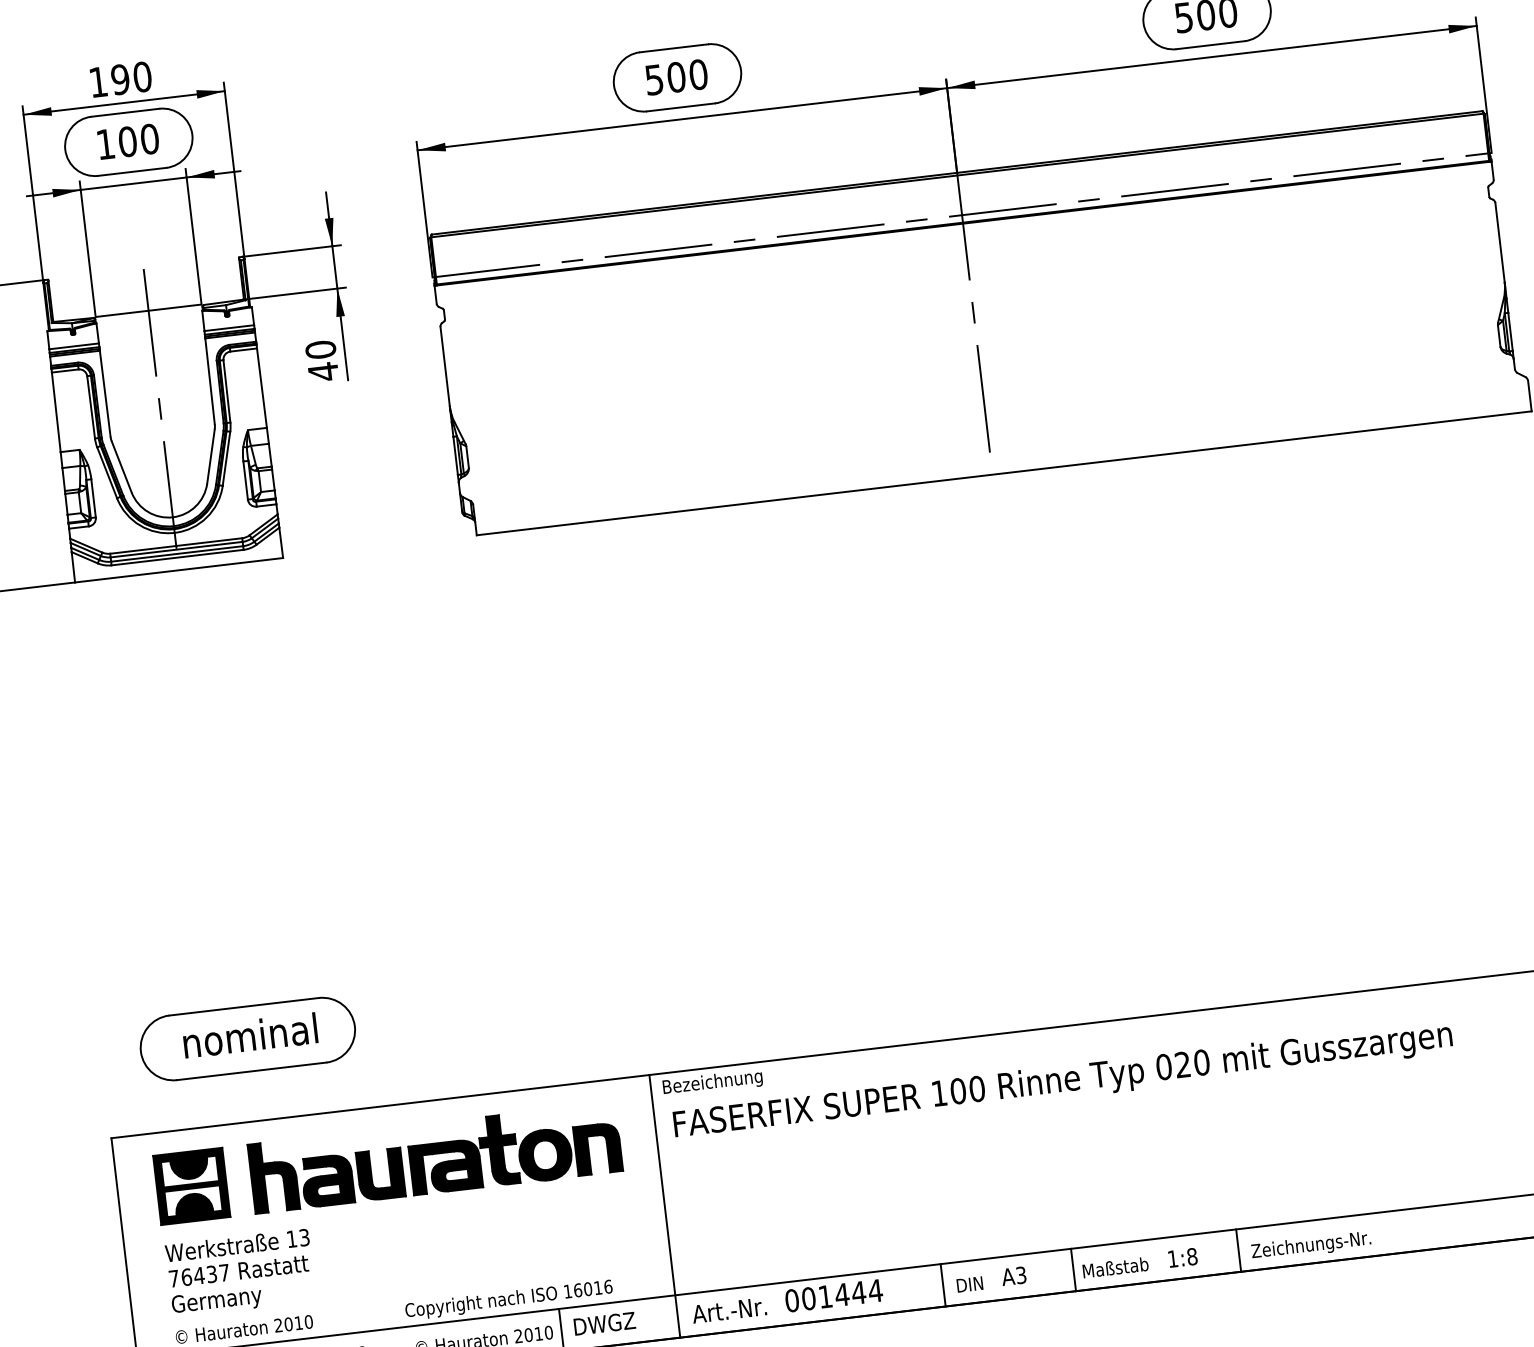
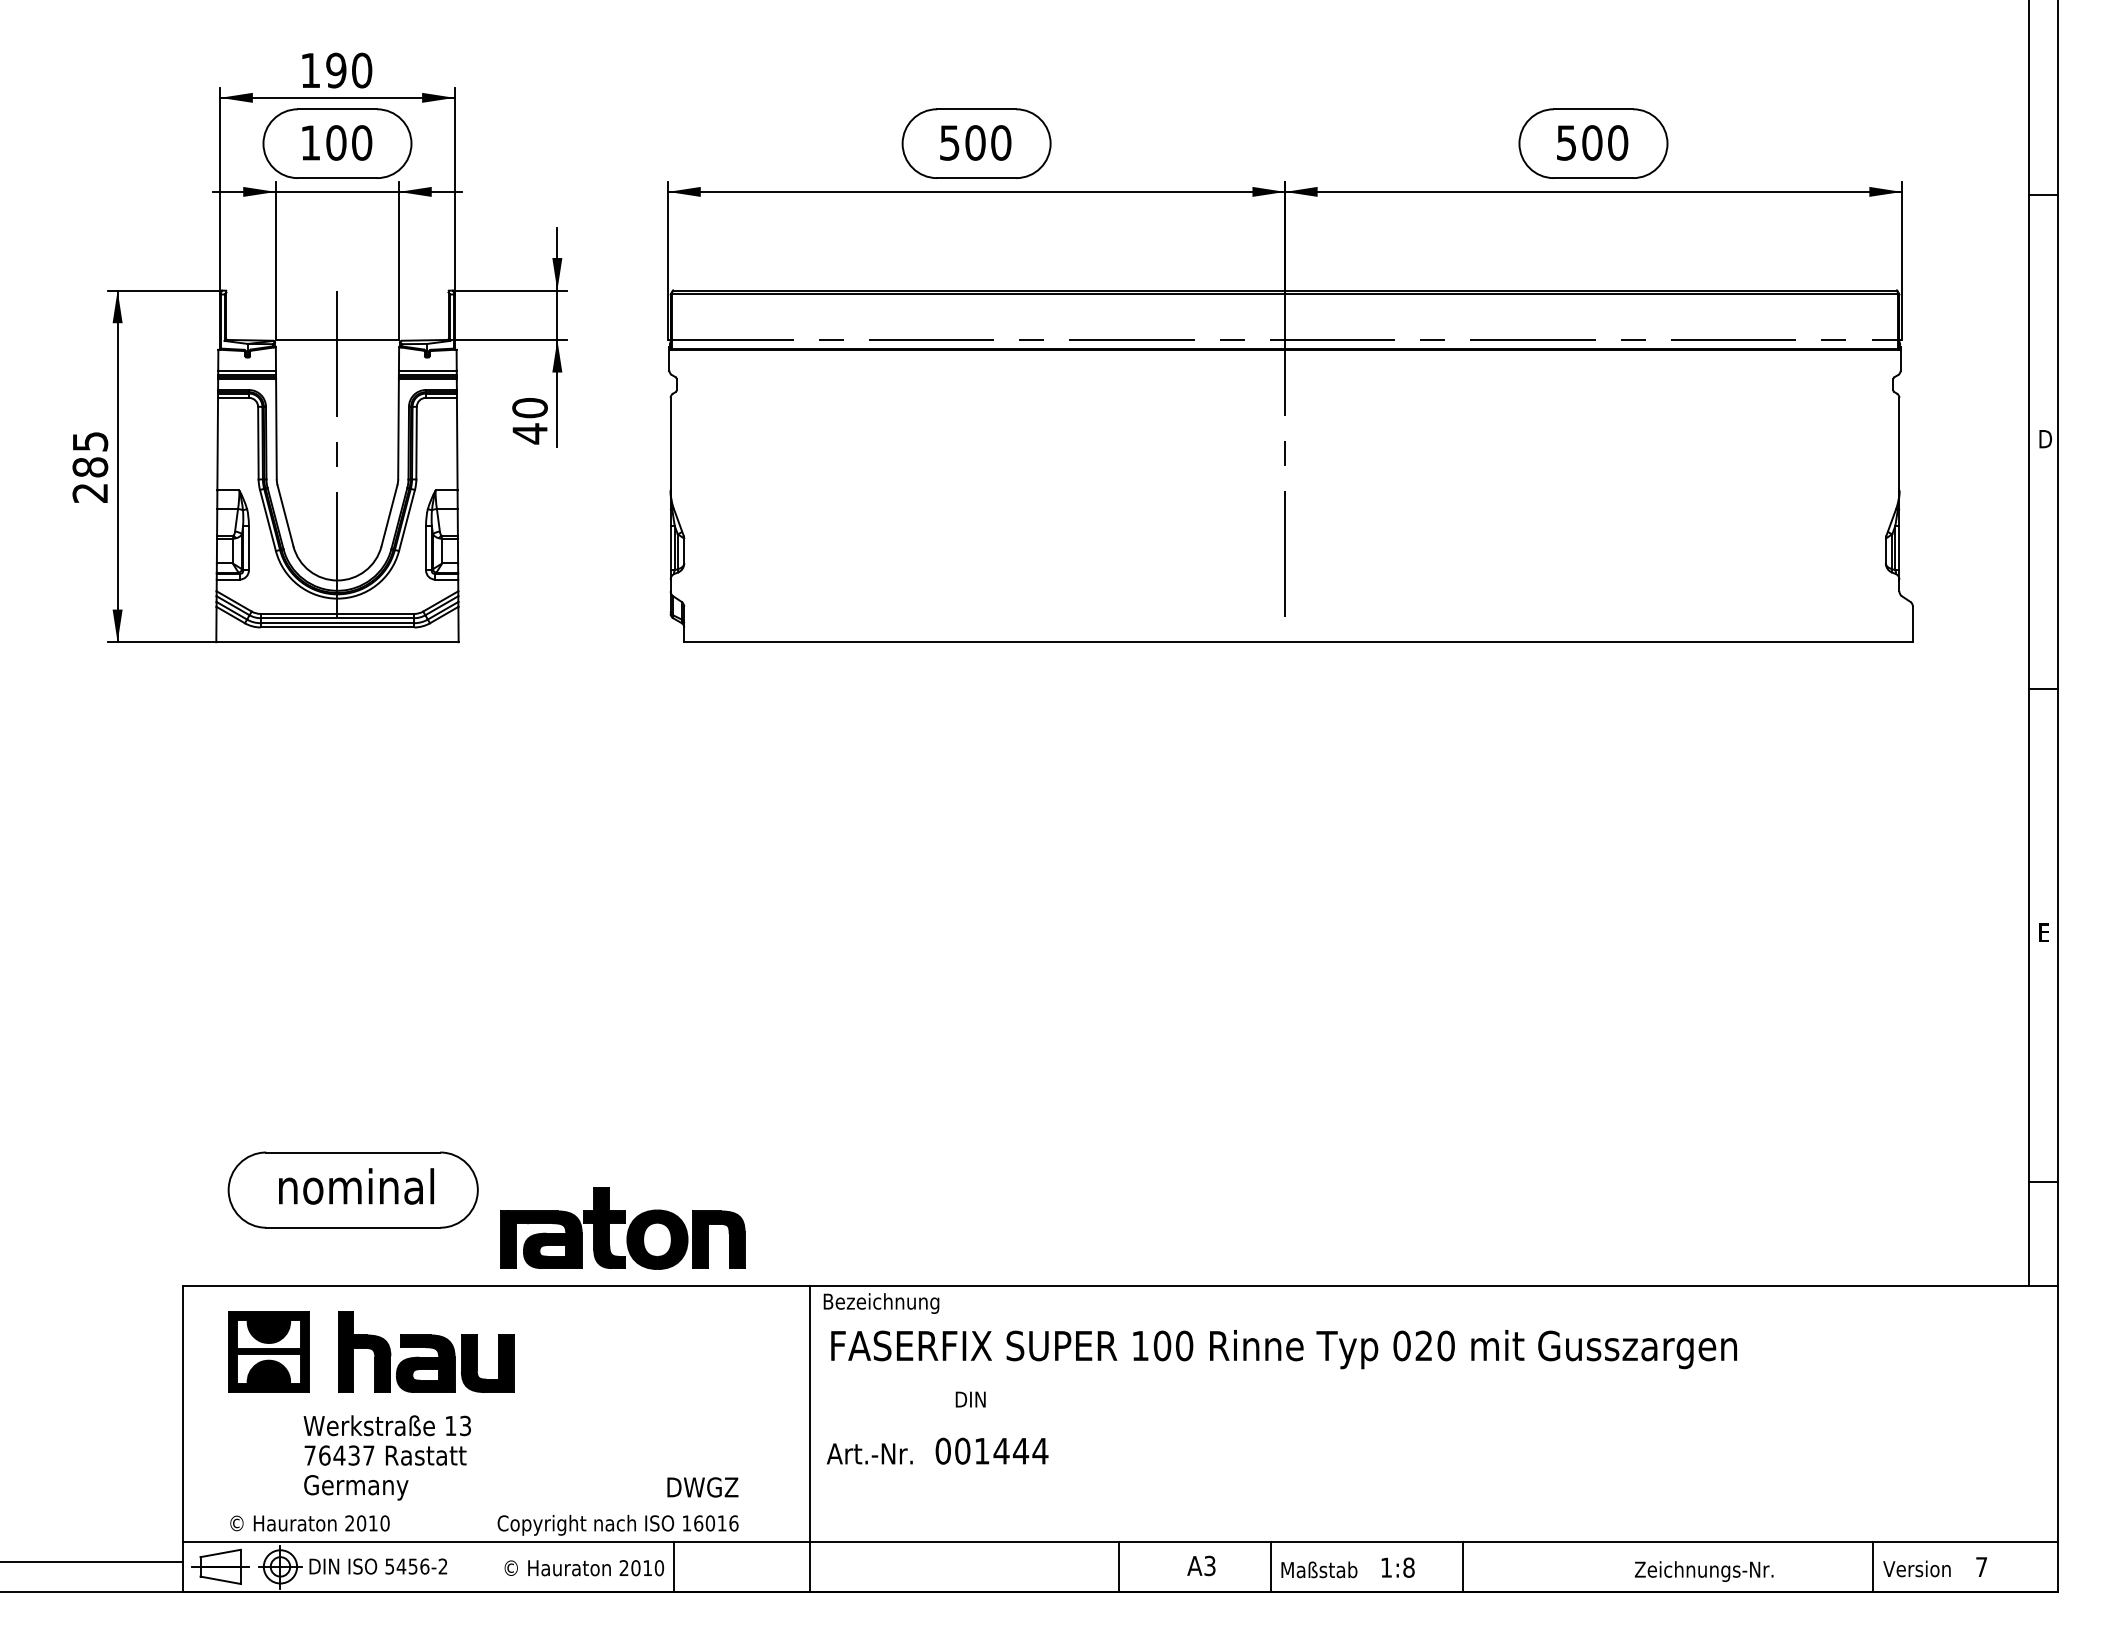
part: (514, 1149) -> (622, 1228), moved
text: (1310, 1246) -> (1703, 1571), moved
text: (239, 1272) -> (386, 1457), moved
text: (969, 1284) -> (970, 1399), moved
text: (787, 1300) -> (937, 1450), moved
text: (604, 1323) -> (702, 1487), moved

